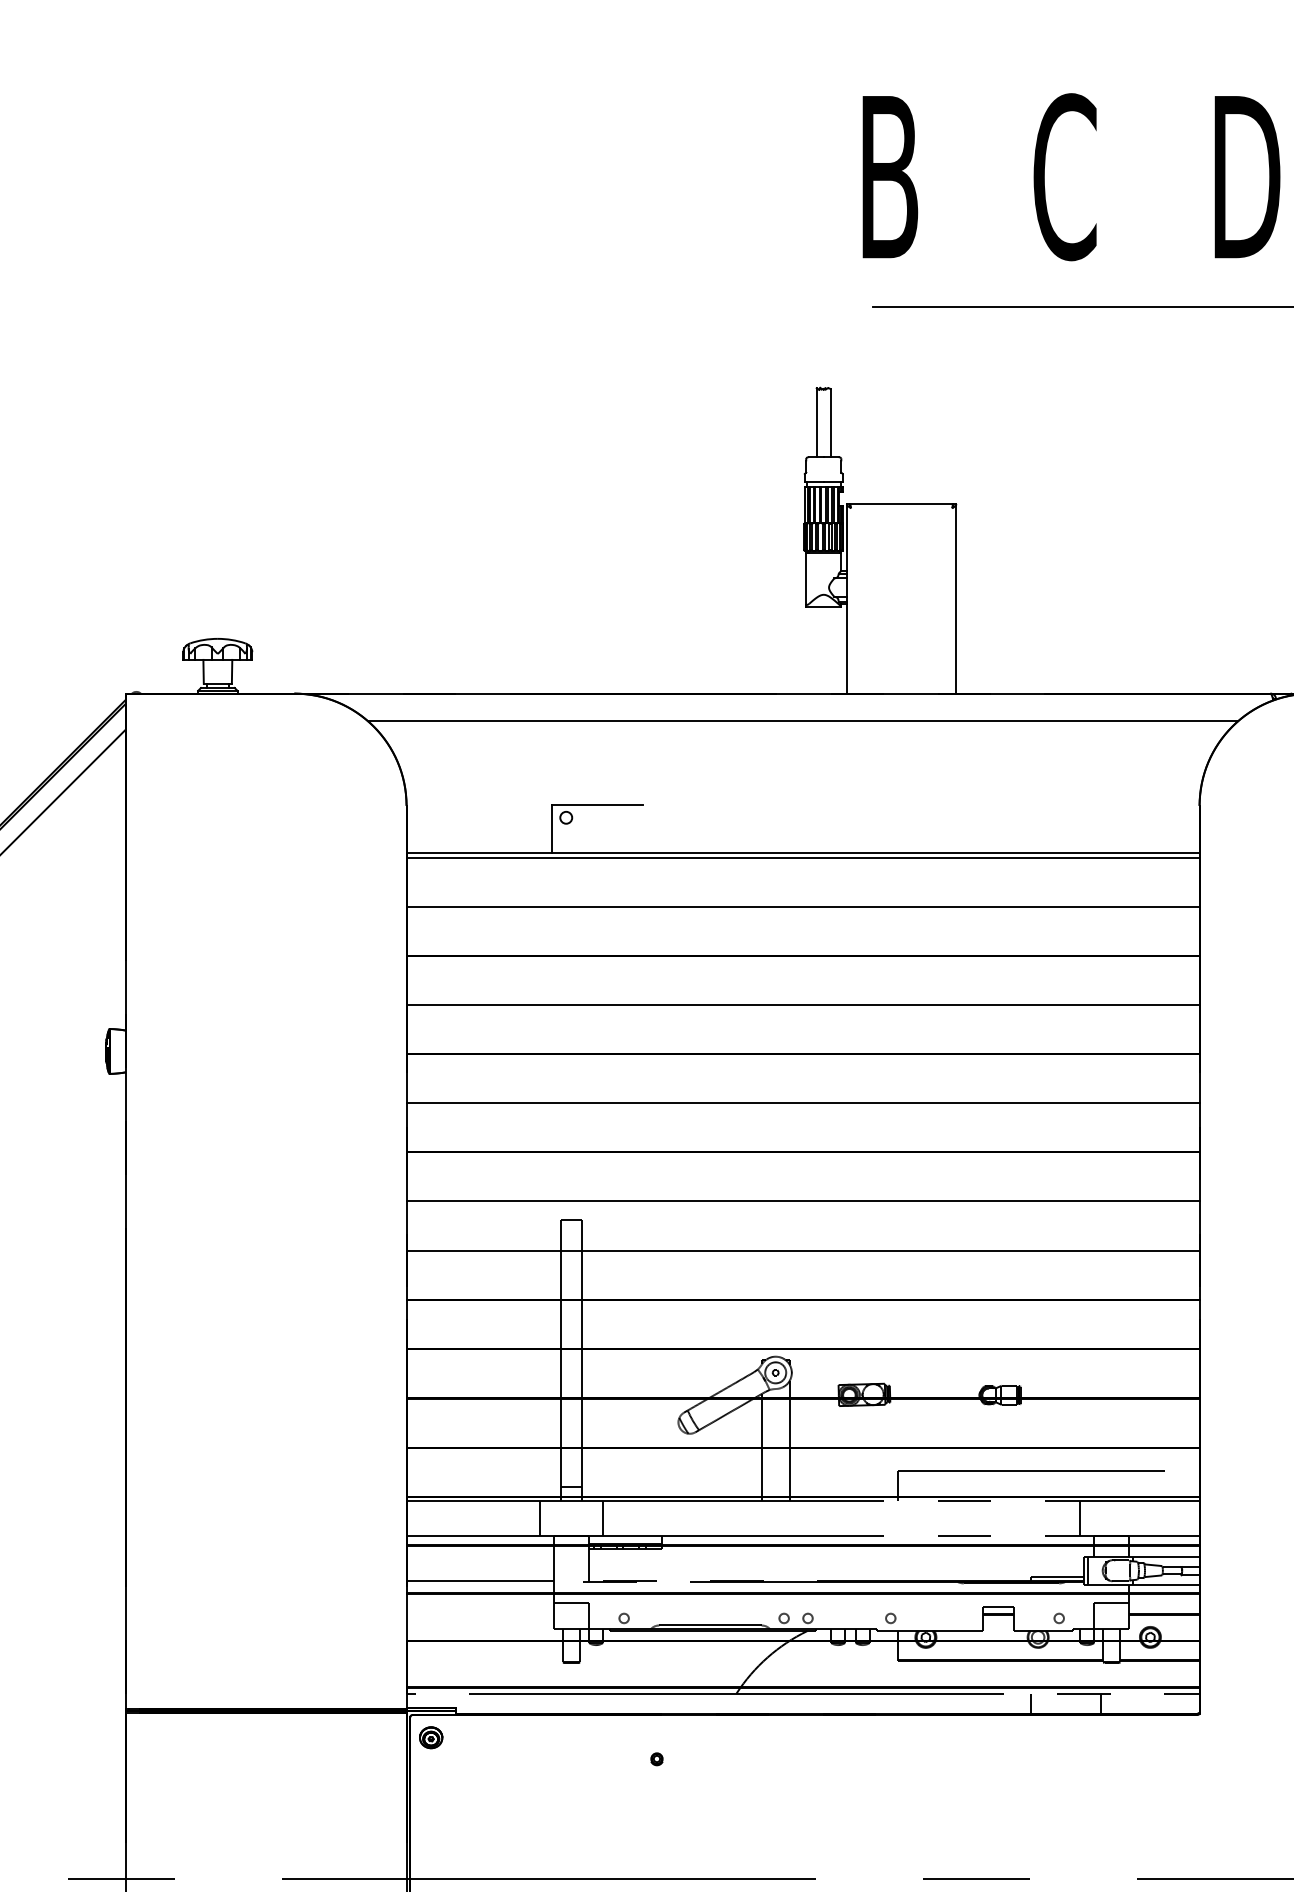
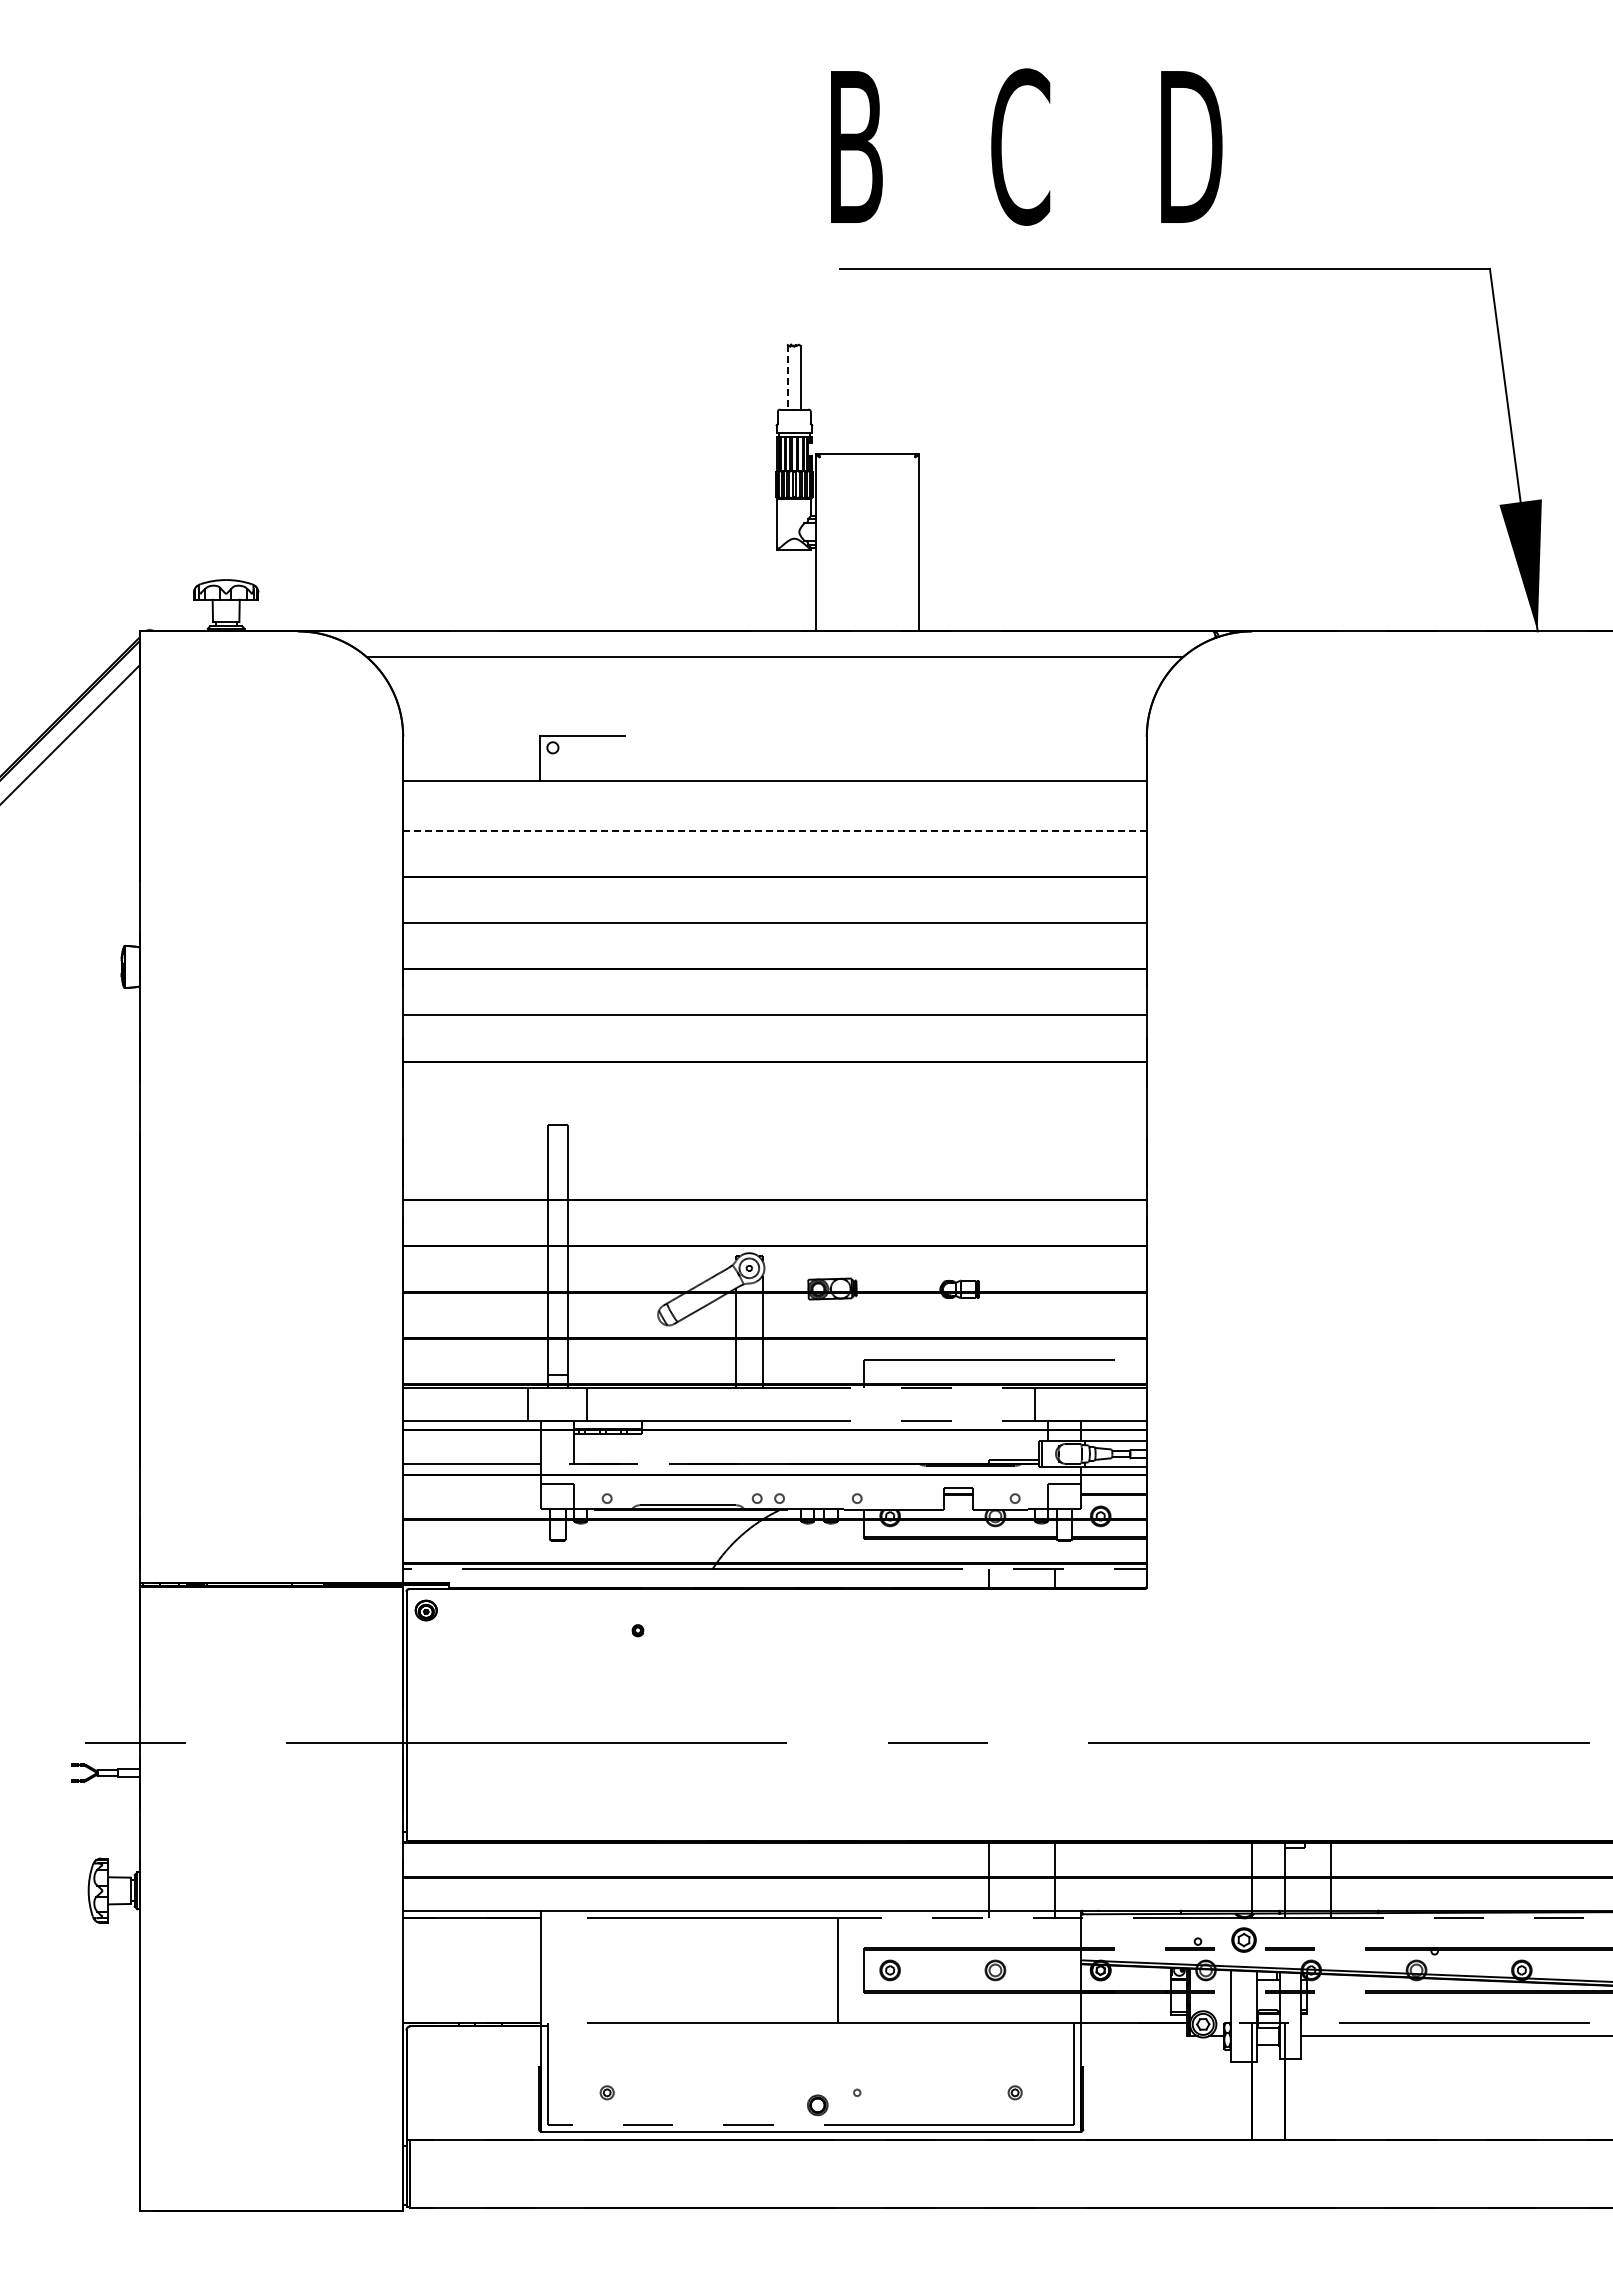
line: (816, 422) -> (787, 377), solid -> dashed
line: (802, 857) -> (774, 785), removed
line: (802, 907) -> (774, 831), solid -> dashed
line: (802, 1201) -> (774, 1107), removed
line: (802, 1250) -> (774, 1153), removed

